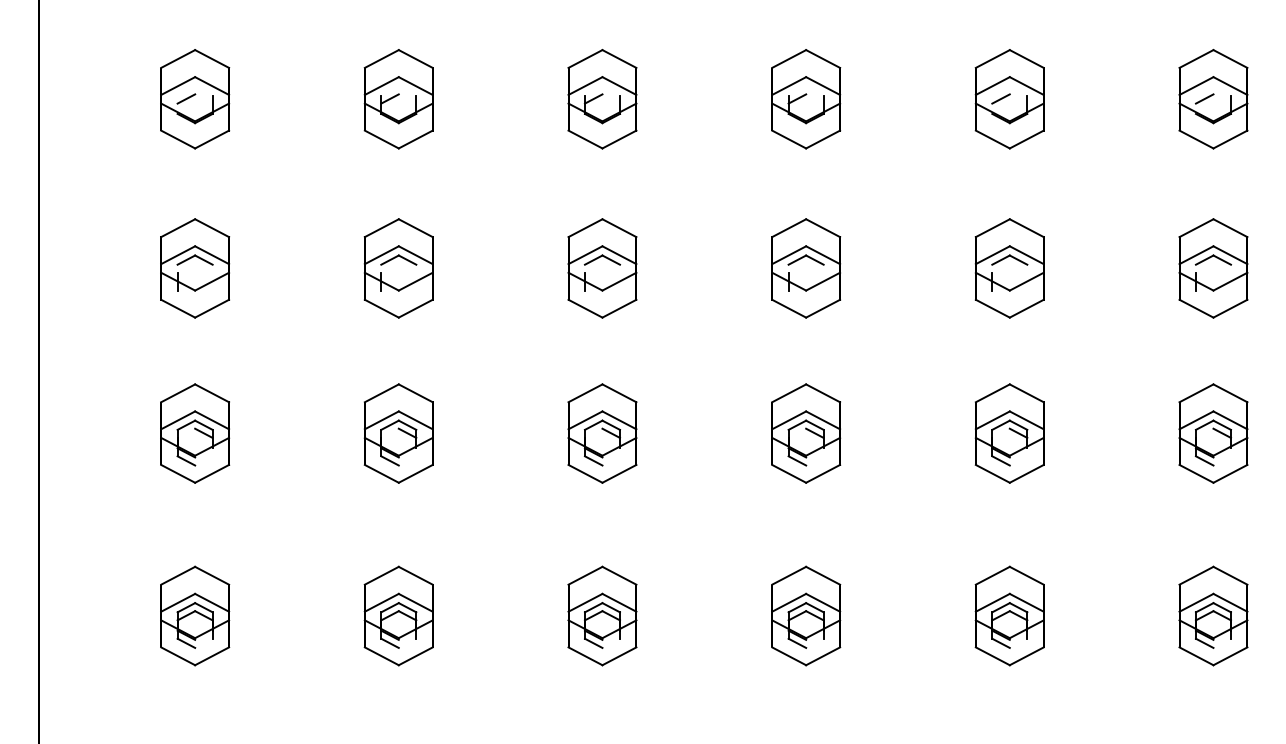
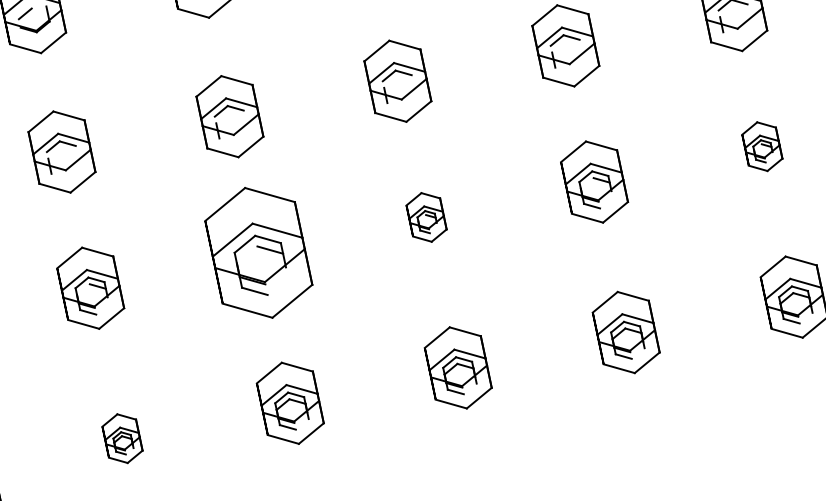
part: (398, 433) -> (258, 252), size x1.6
part: (602, 433) -> (426, 217), size x0.6
part: (1009, 433) -> (762, 146), size x0.6
part: (195, 615) -> (122, 438), size x0.6

